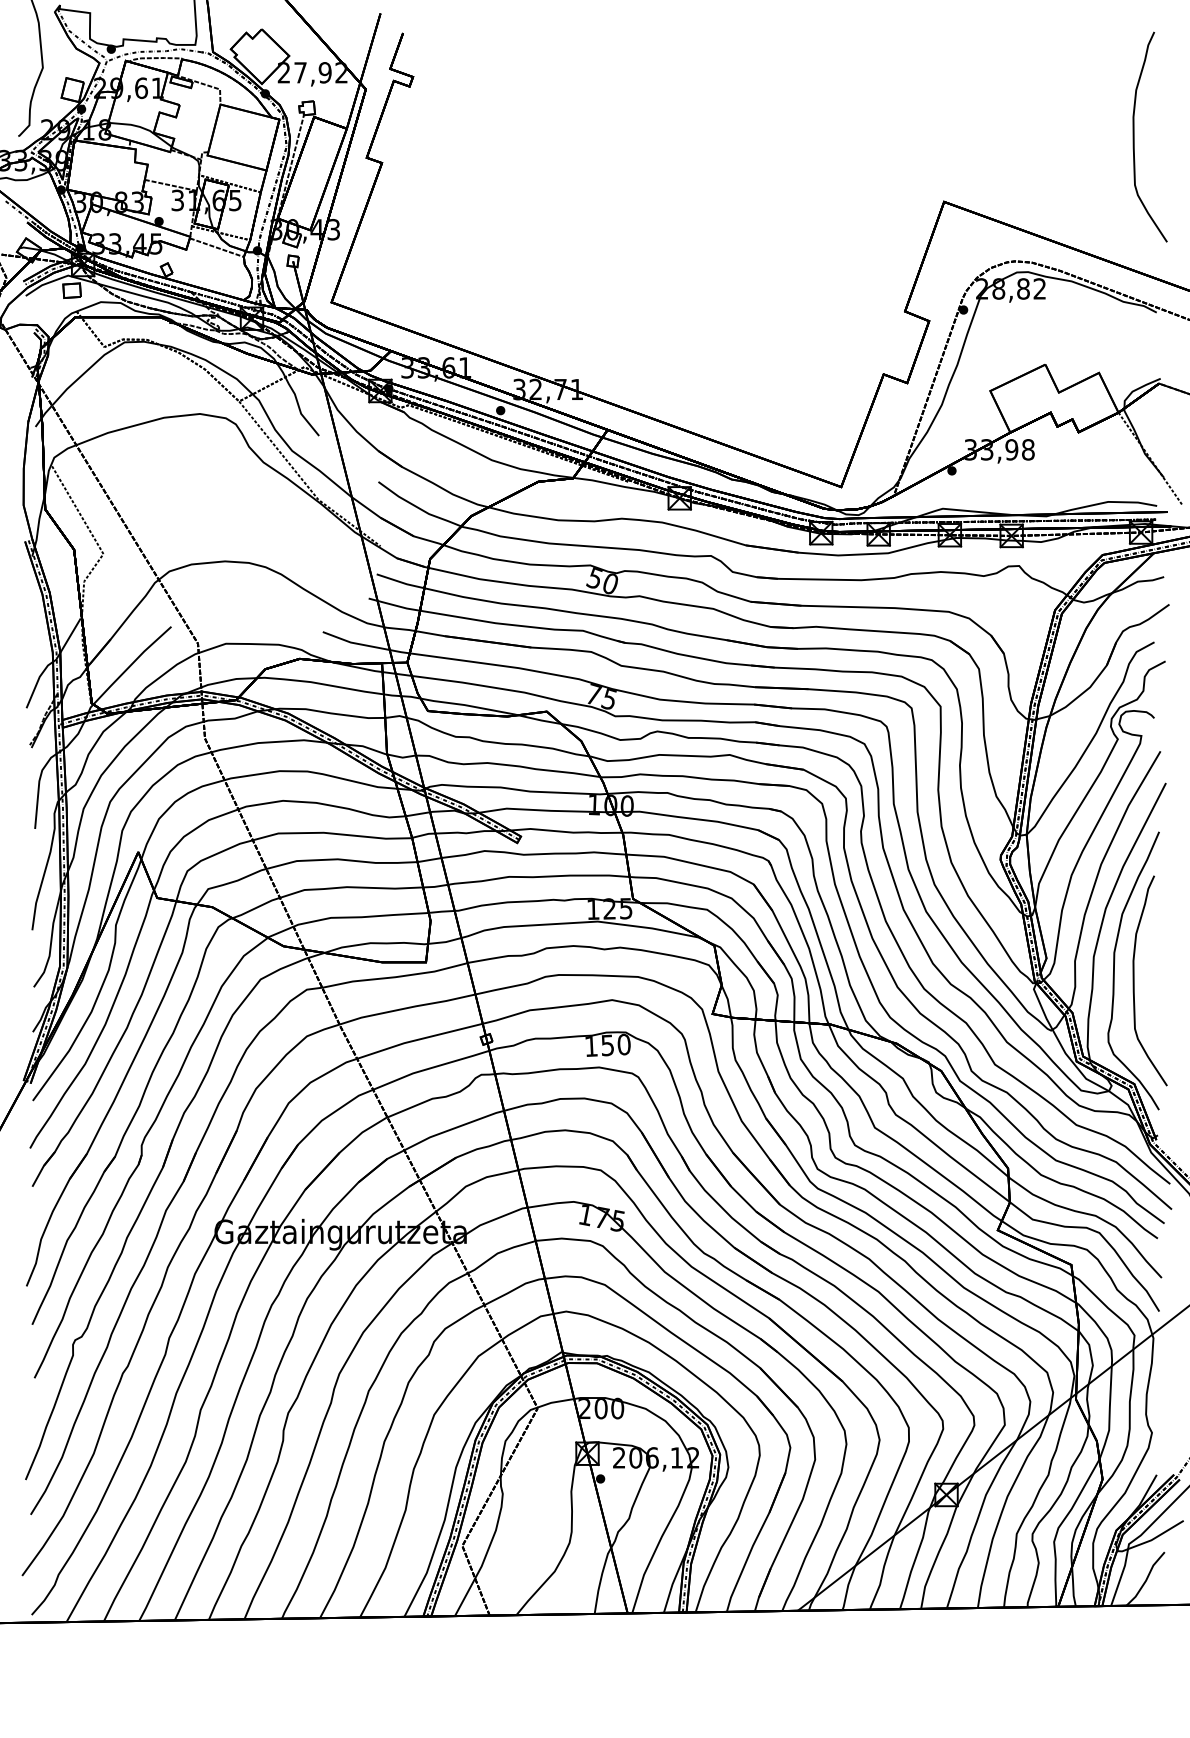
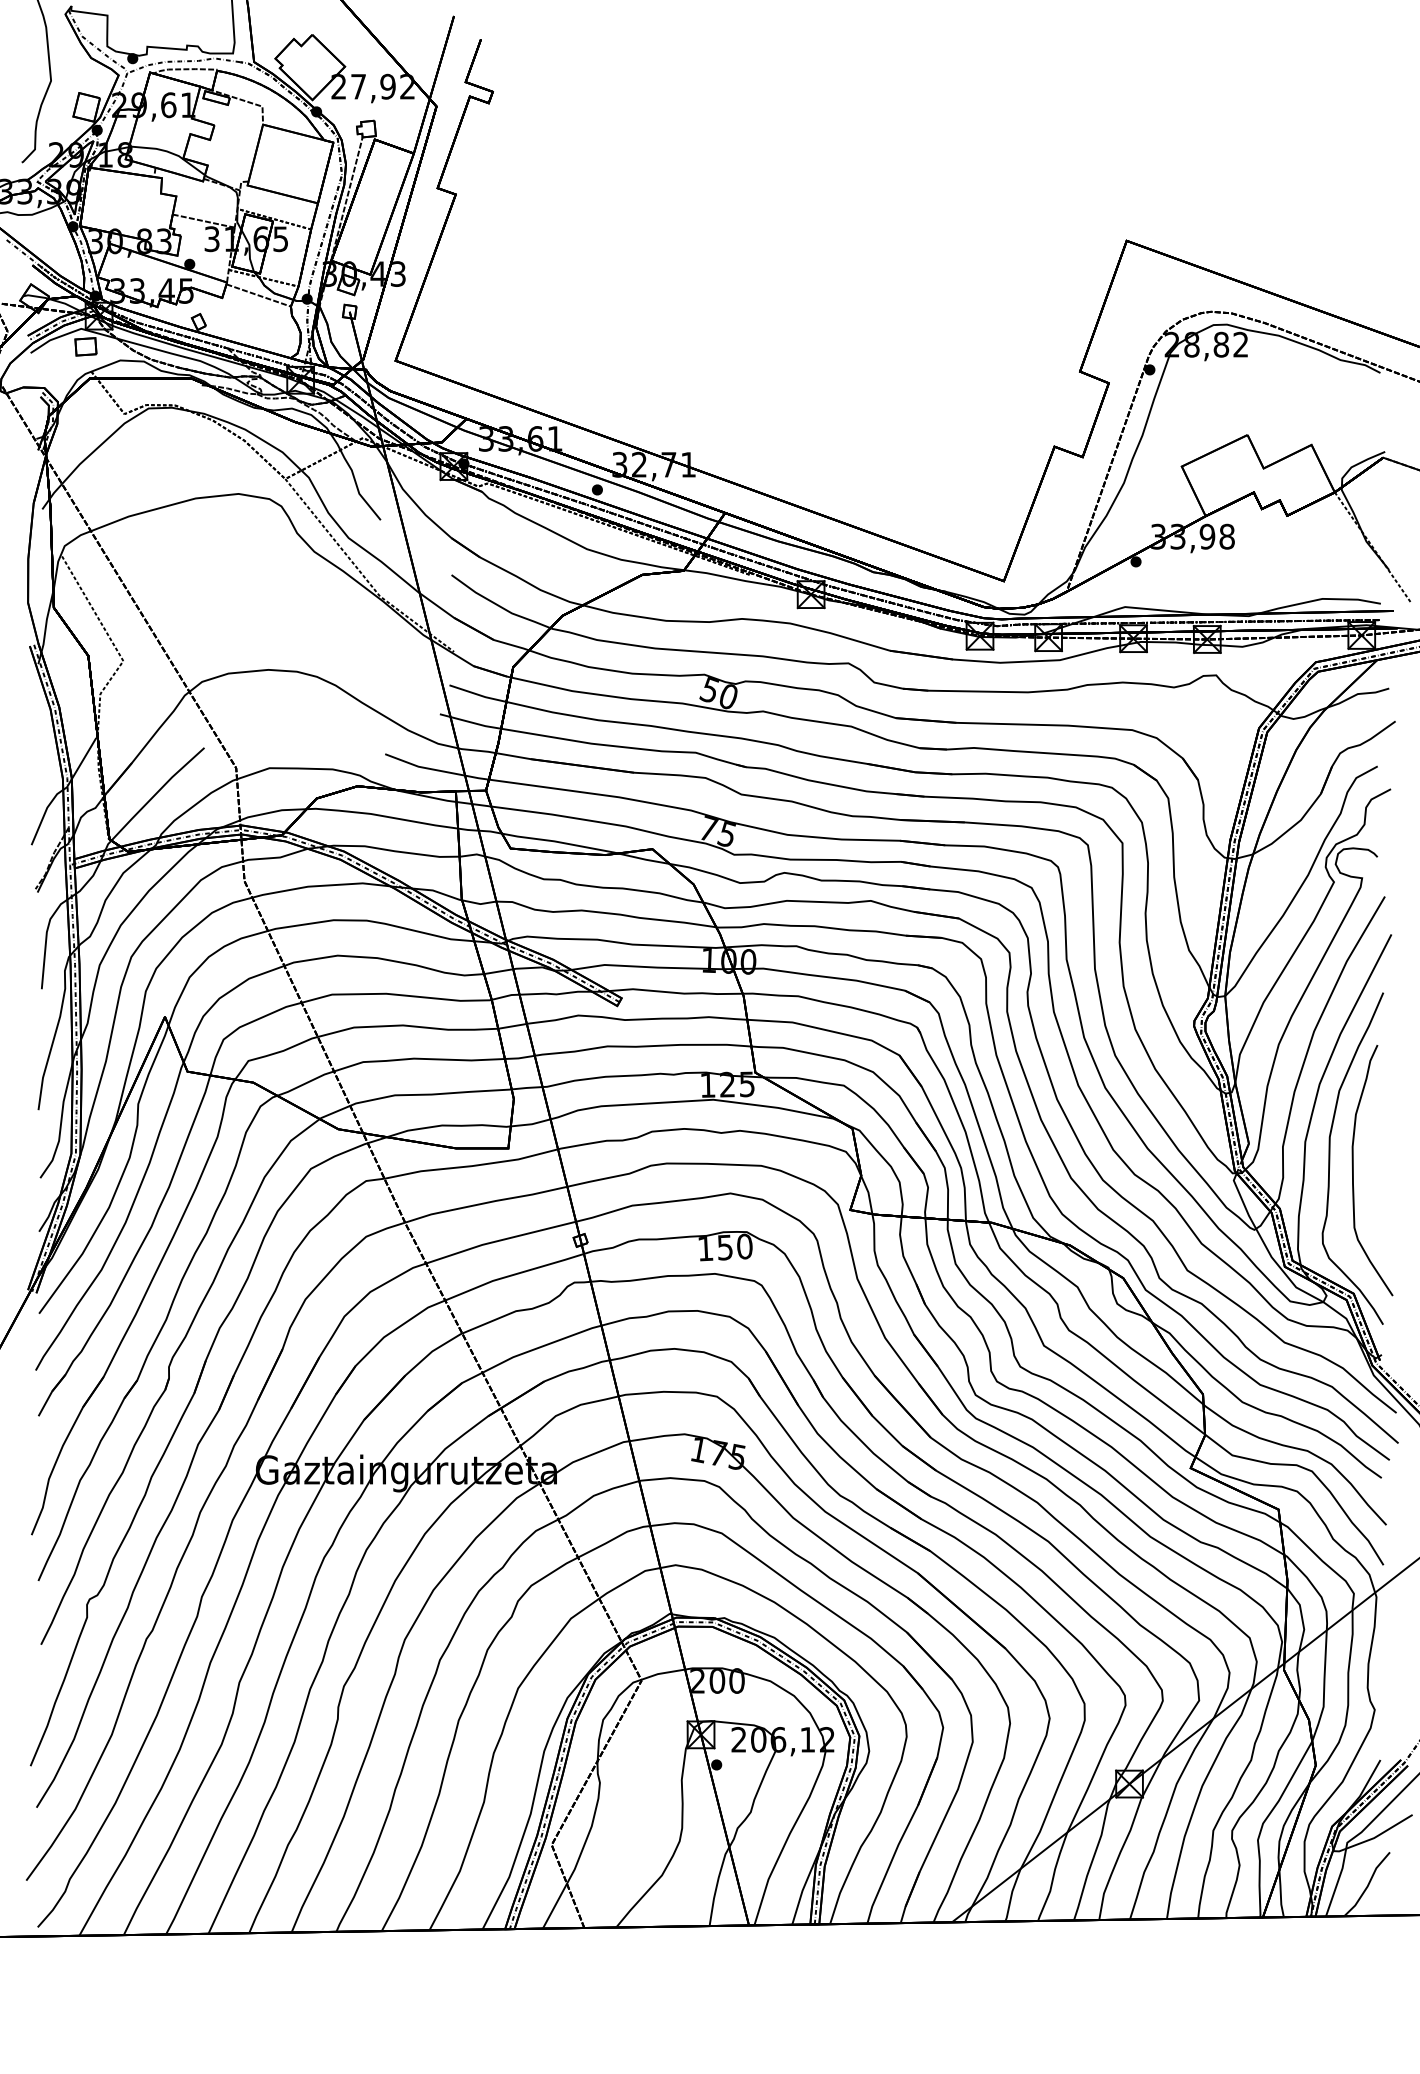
curve: (1134, 137) -> (1353, 163), removed

